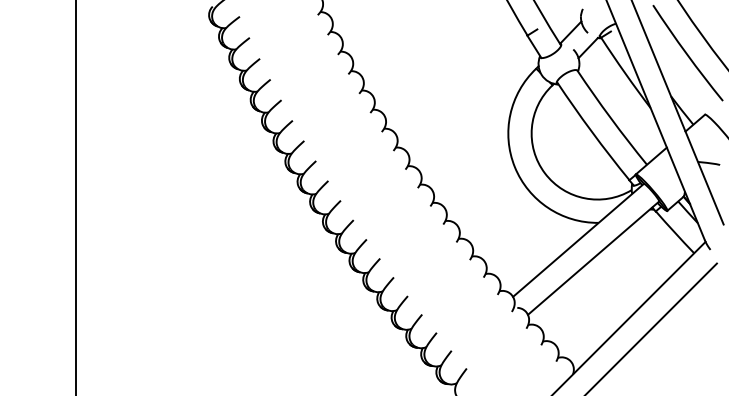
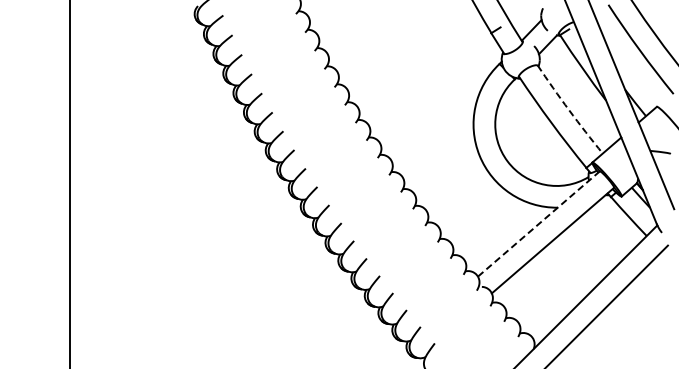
arc: (611, 118) -> (569, 110), solid -> dashed
line: (578, 239) -> (538, 223), solid -> dashed

